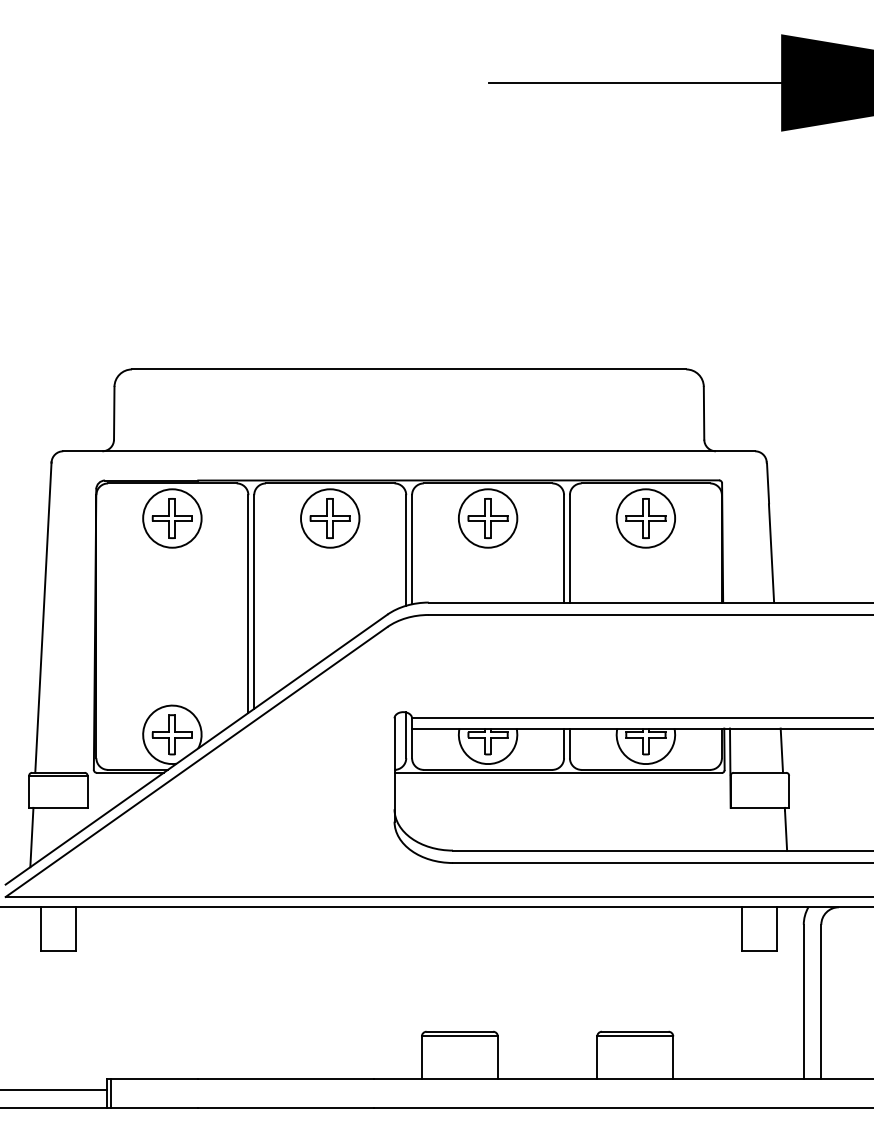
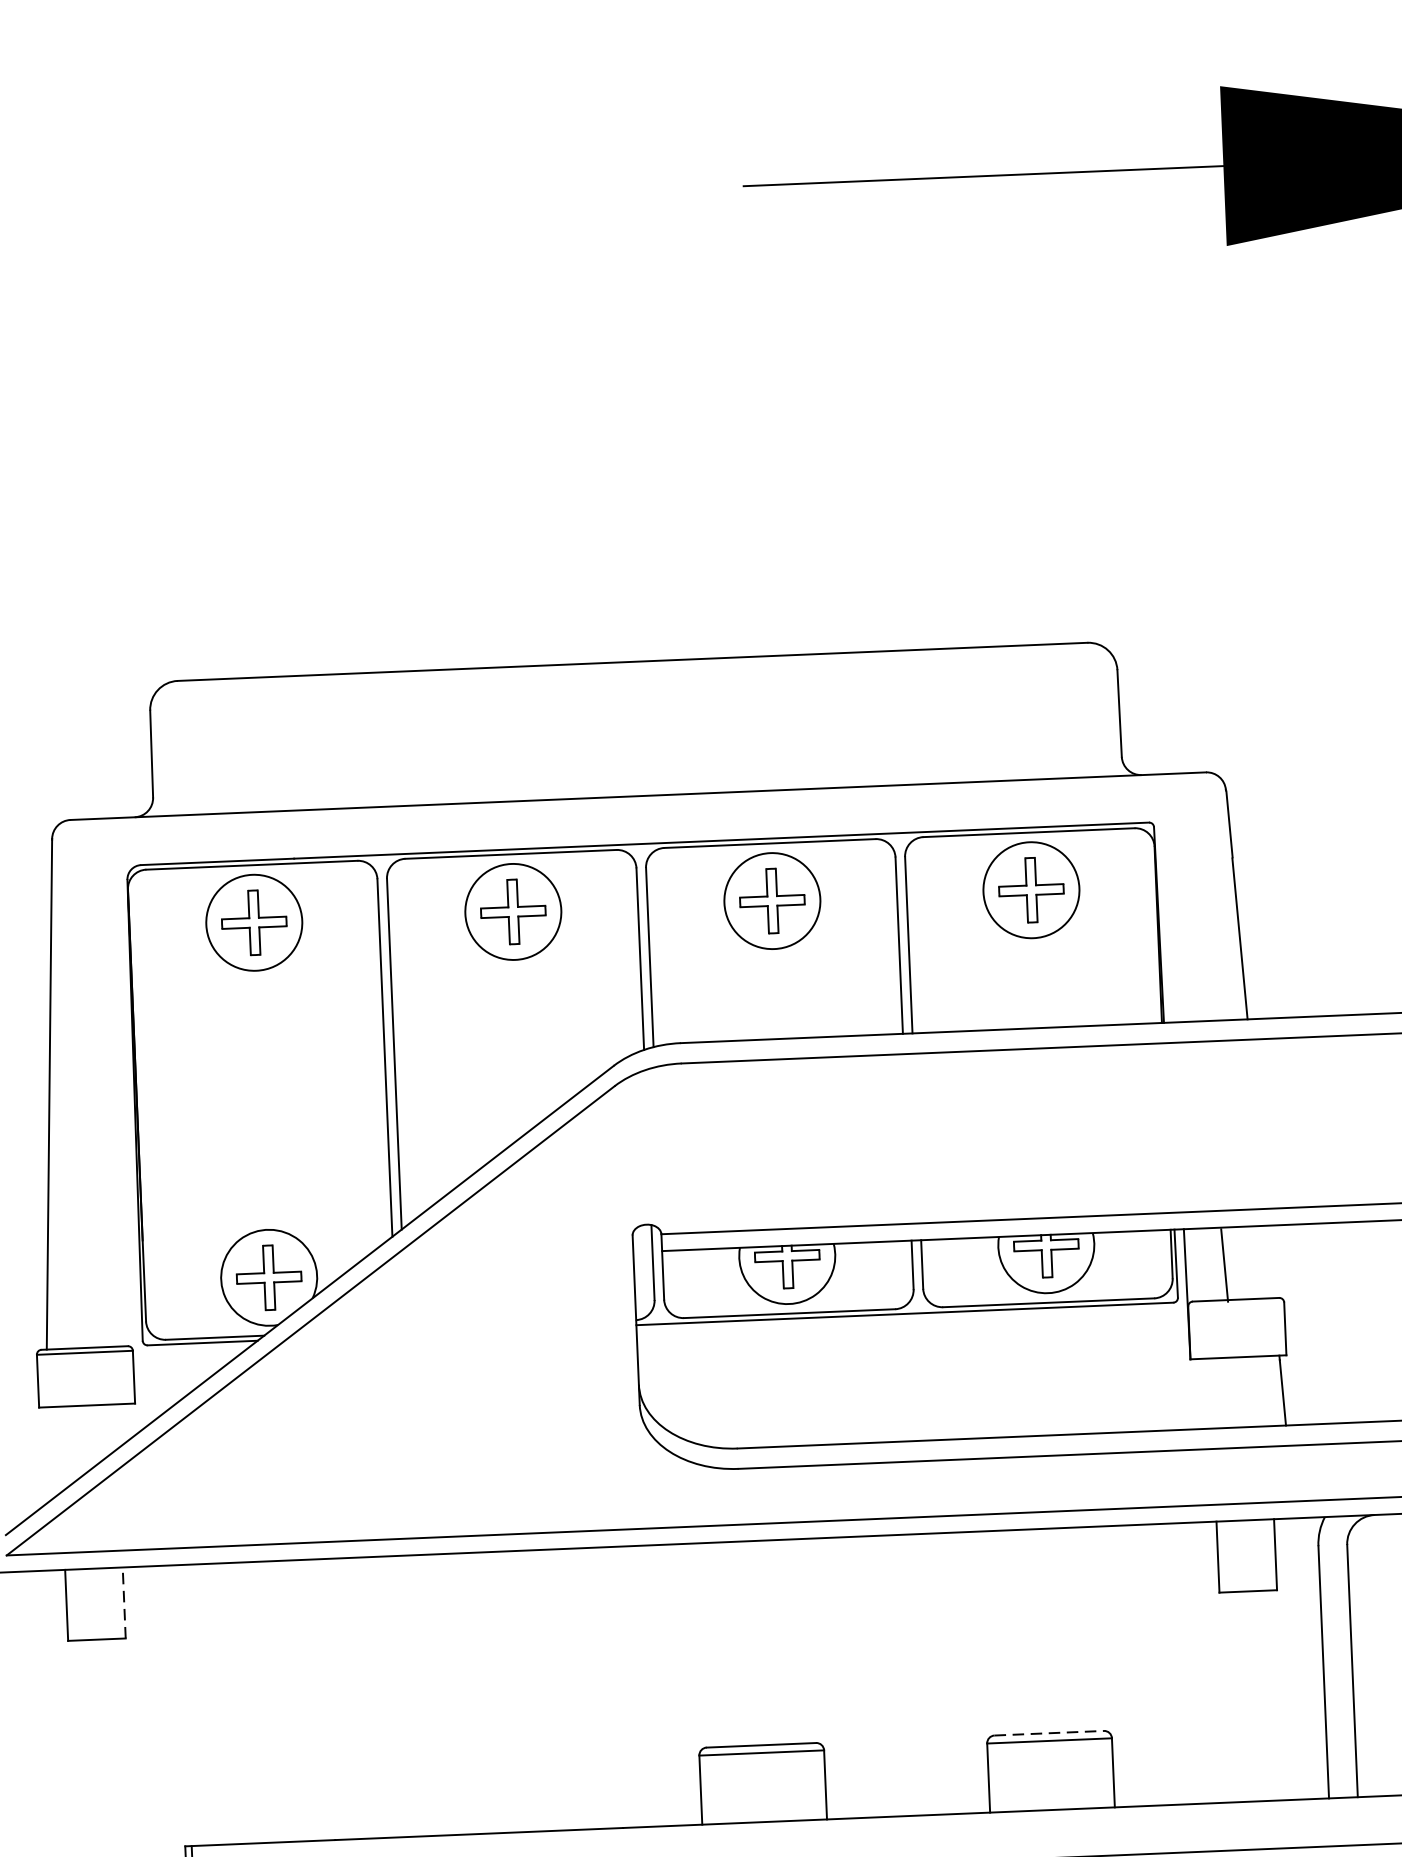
line: (781, 750) -> (1224, 1265), moved
line: (31, 837) -> (45, 1455), removed
line: (75, 928) -> (123, 1602), solid -> dashed
line: (635, 1031) -> (1049, 1732), solid -> dashed

